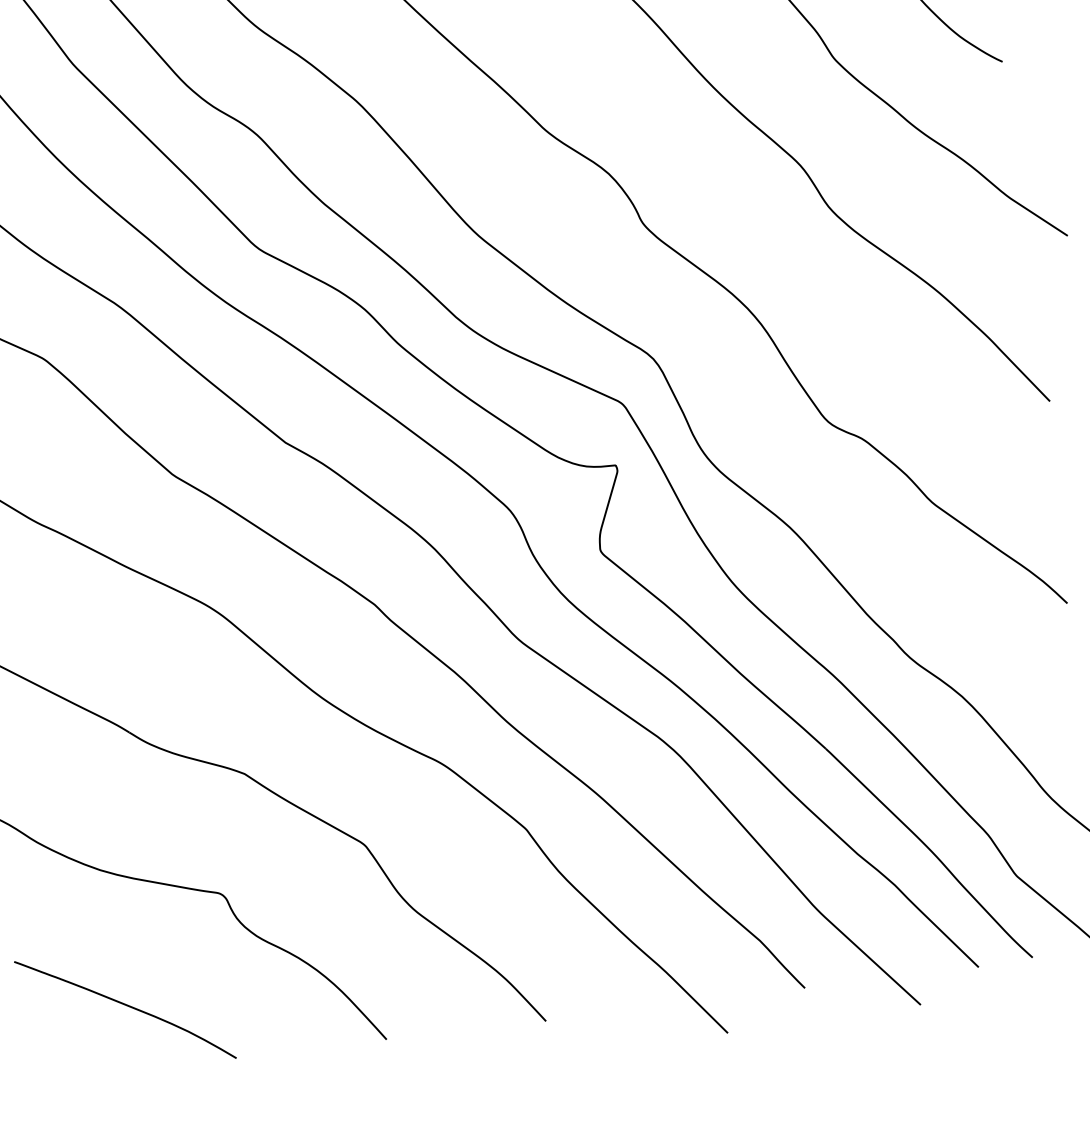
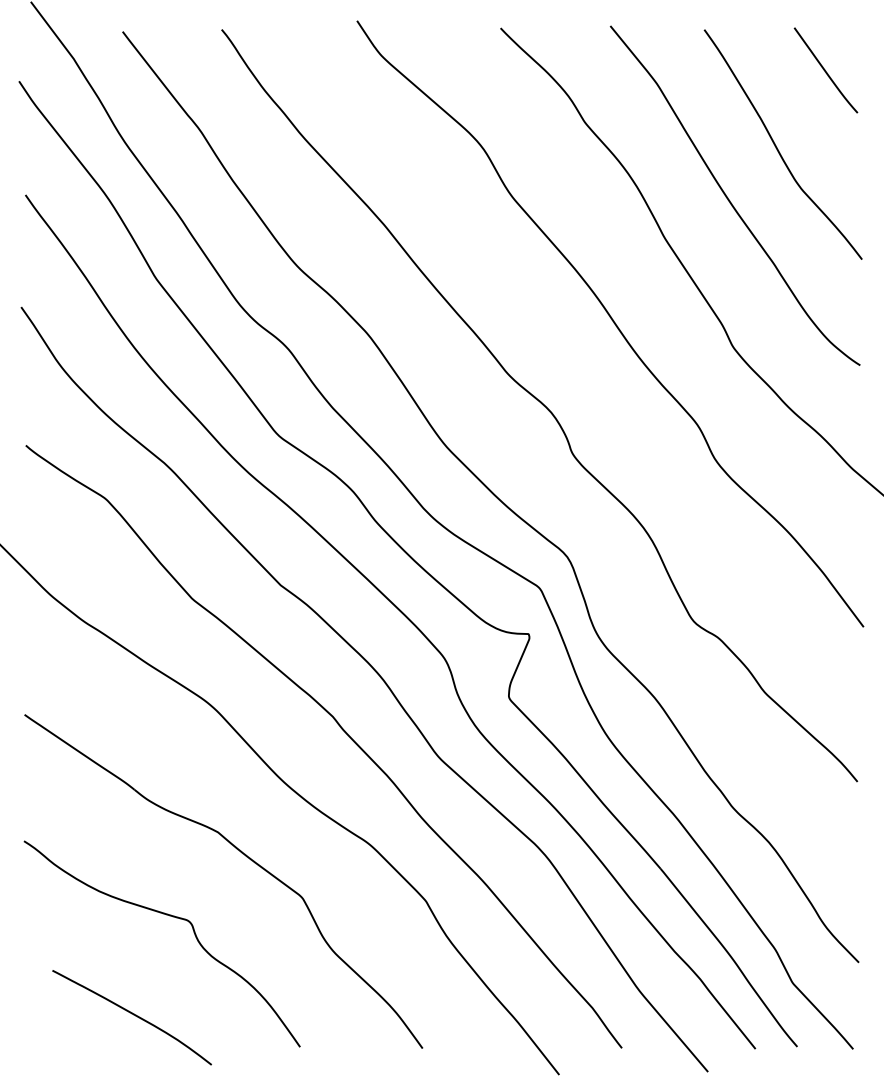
curve: (126, 1006) -> (133, 1015), moved

